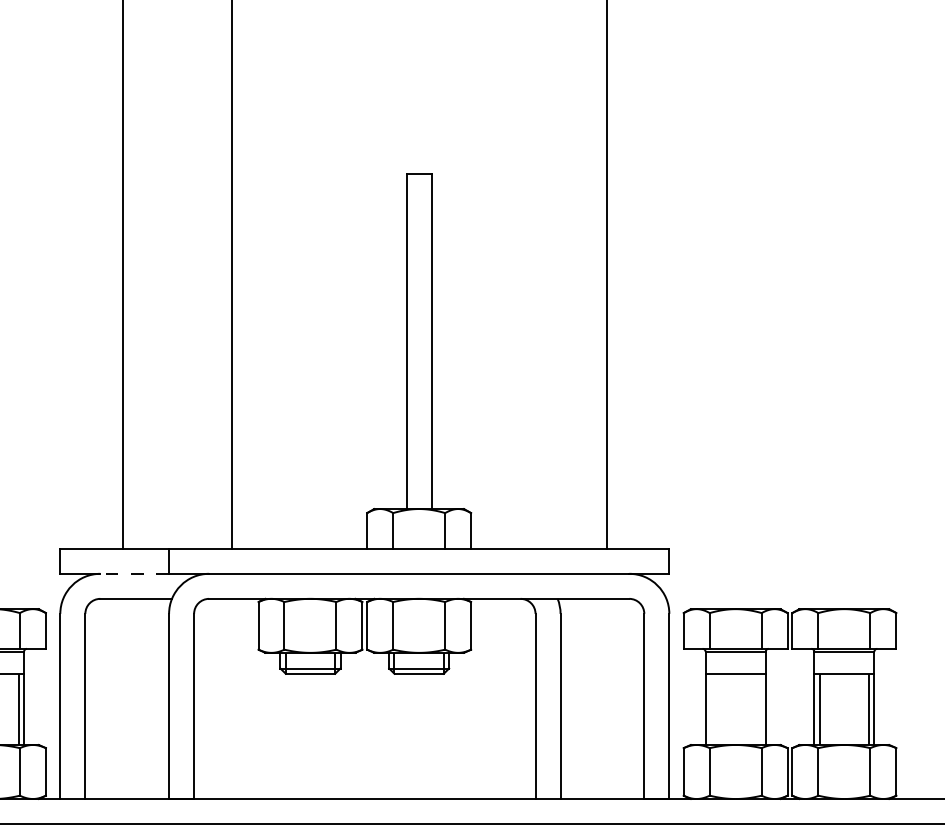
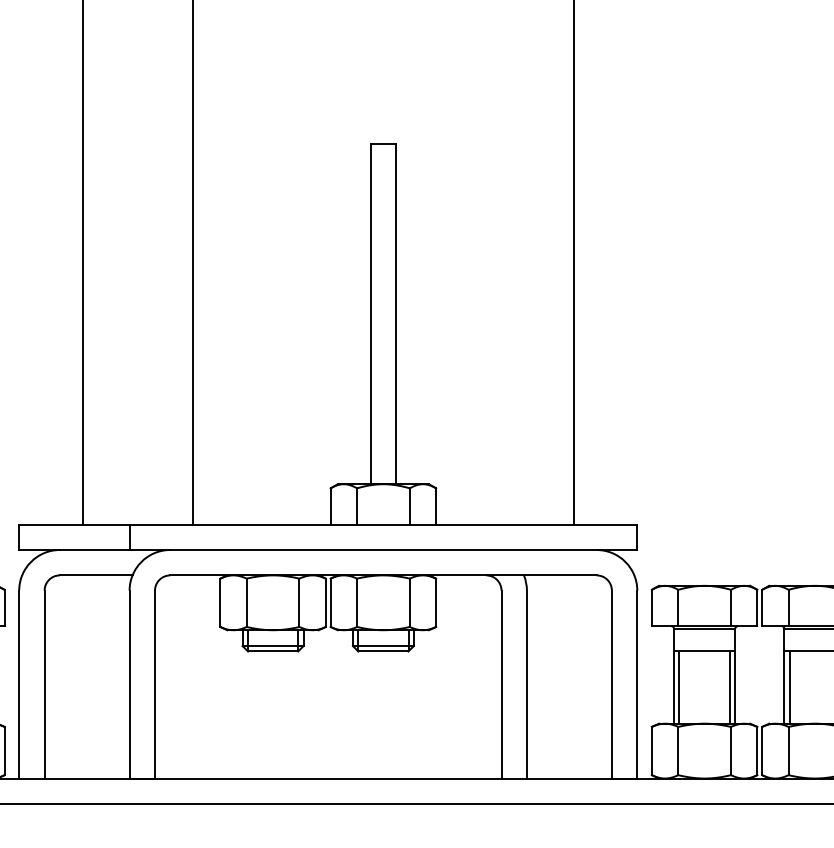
line: (134, 573) -> (94, 549), dashed -> solid
line: (710, 708) -> (679, 686), added
line: (760, 708) -> (729, 686), added

